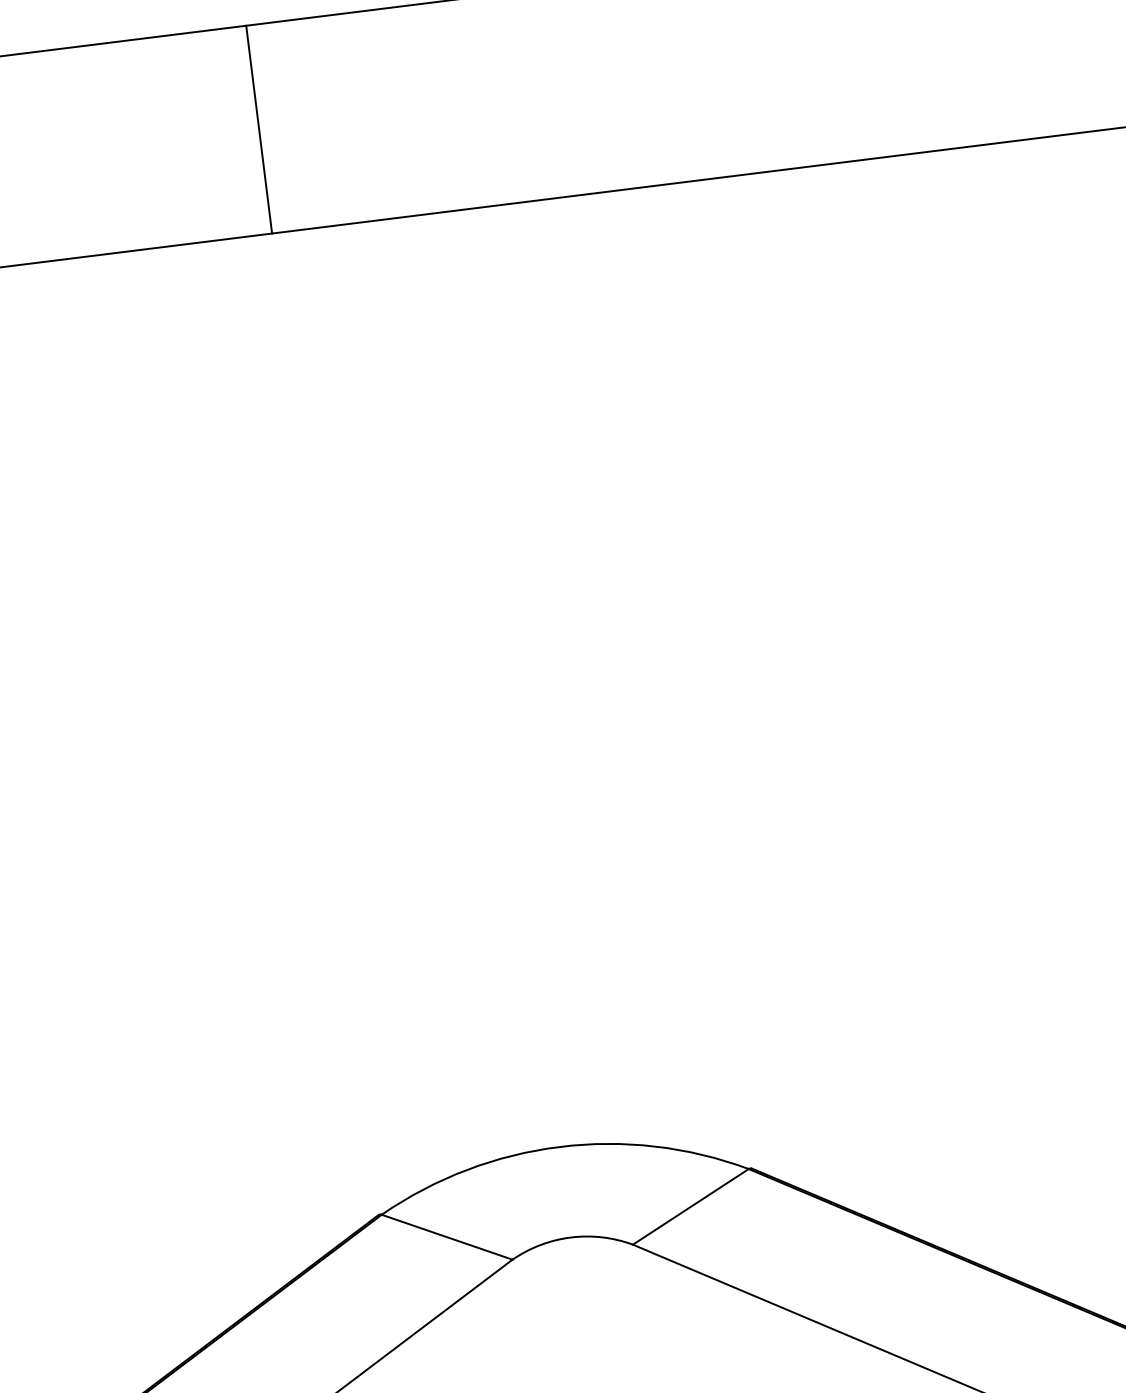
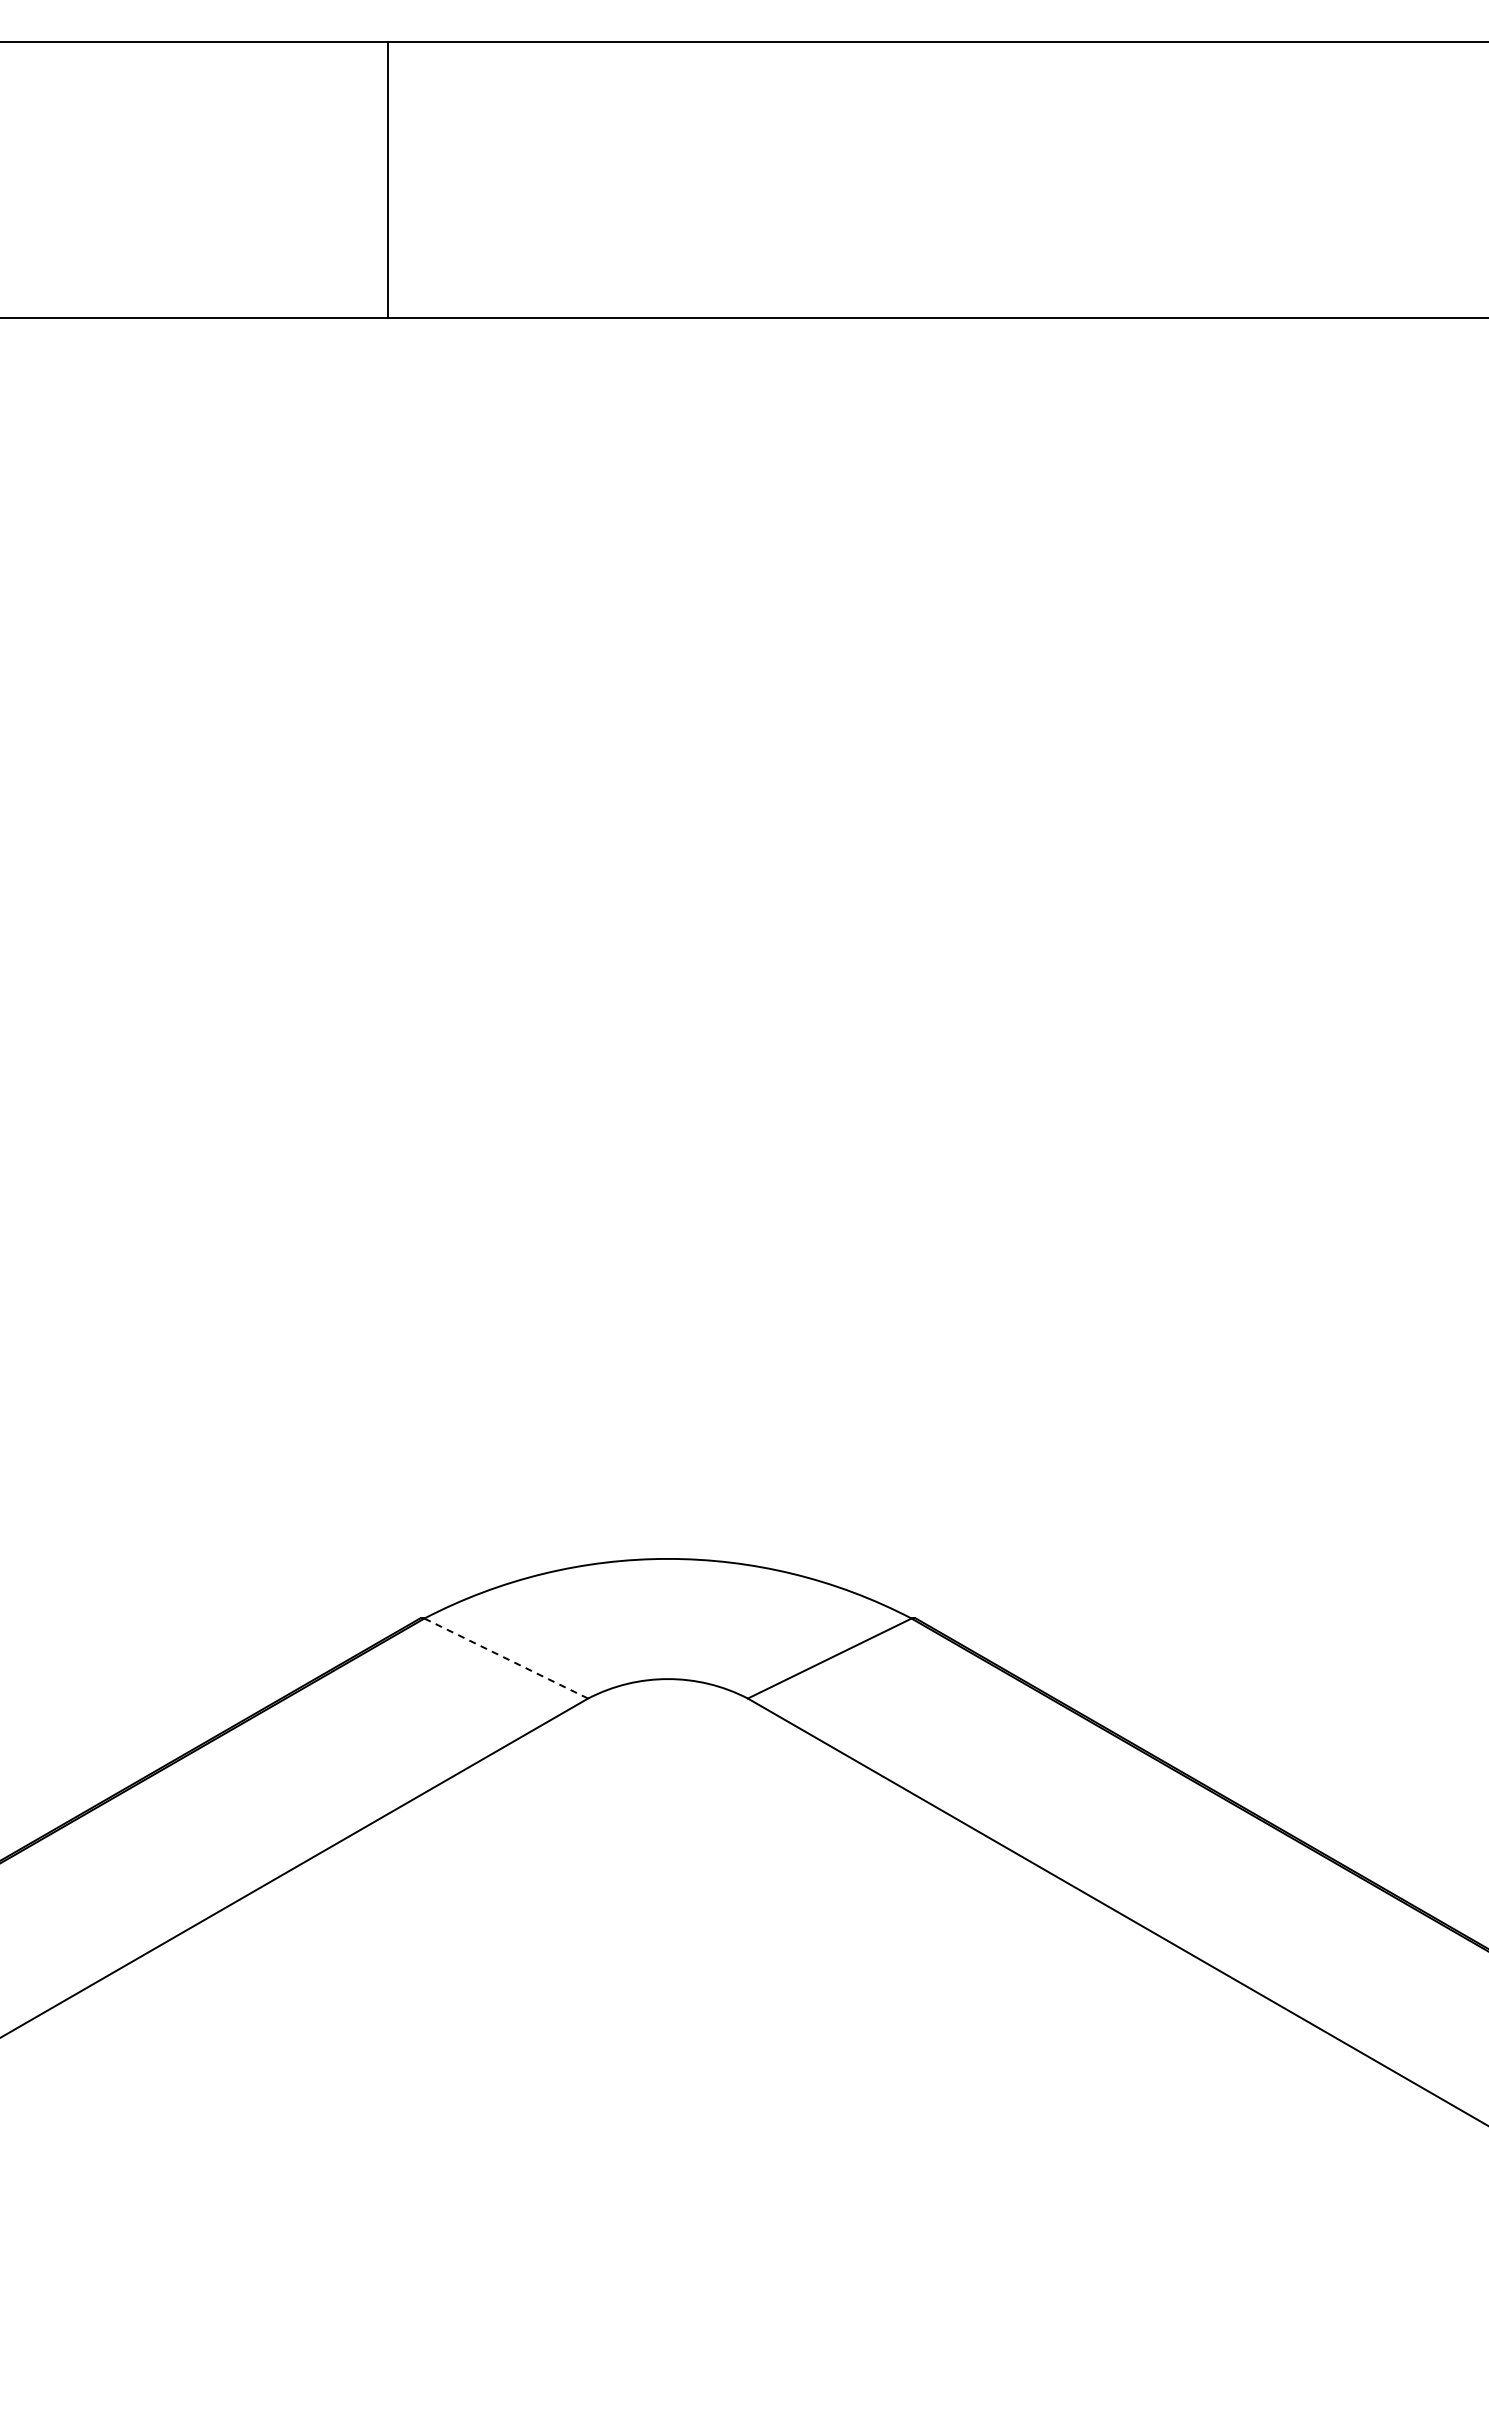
line: (258, 129) -> (387, 180), moved
line: (447, 1237) -> (506, 1658), solid -> dashed

